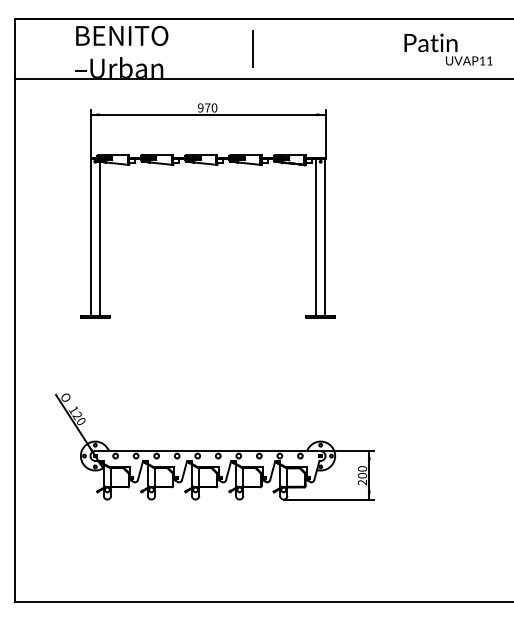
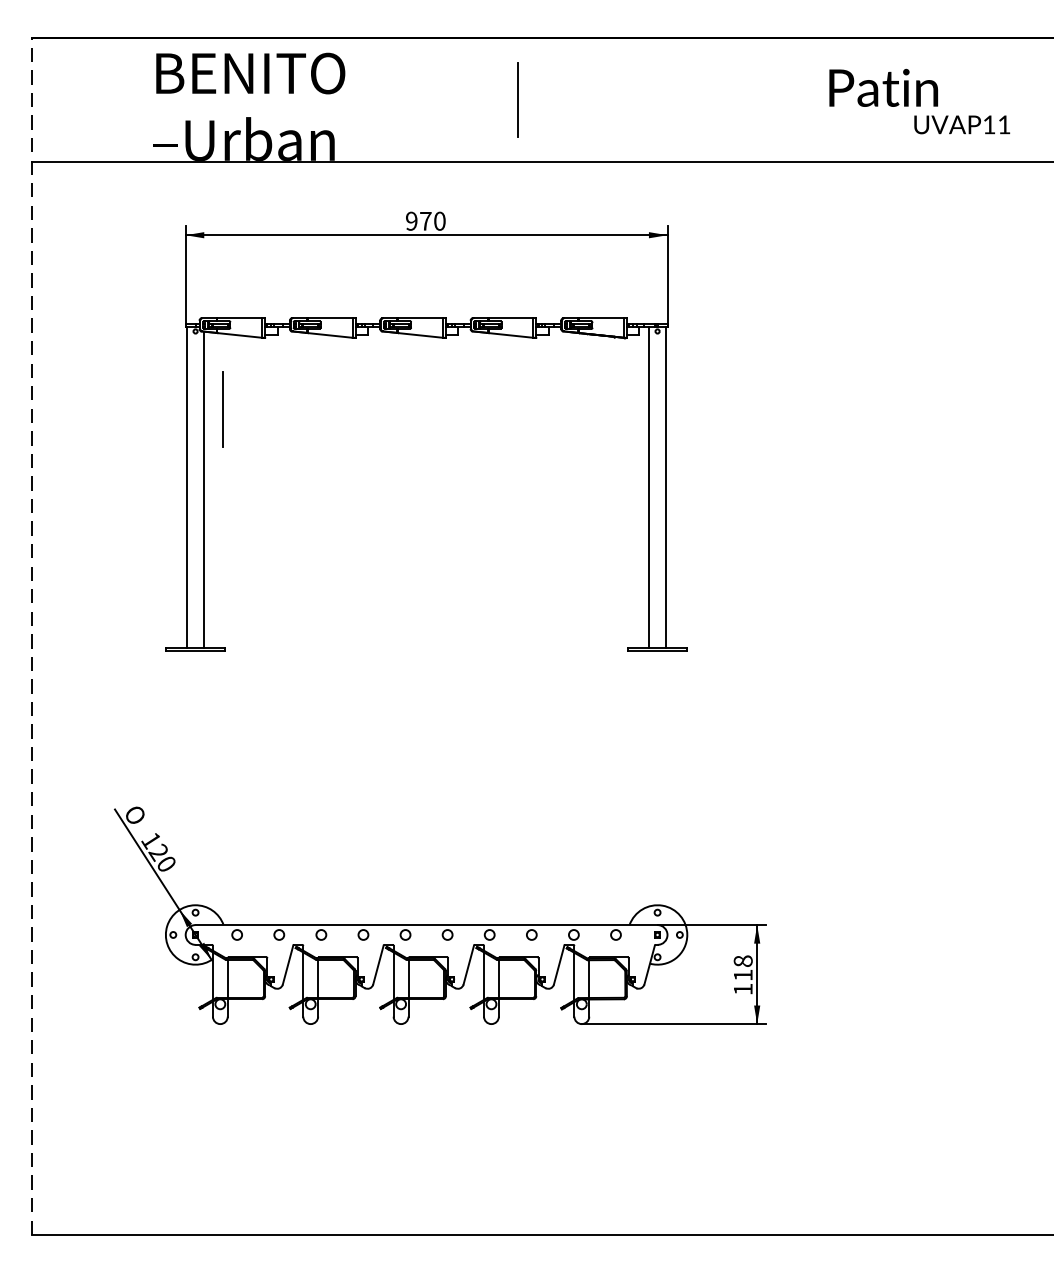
line: (108, 199) -> (222, 408), added
line: (15, 310) -> (31, 636), solid -> dashed
text: (362, 475) -> (743, 974), 200 -> 118

